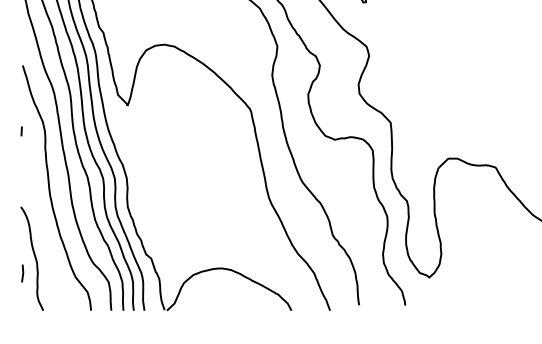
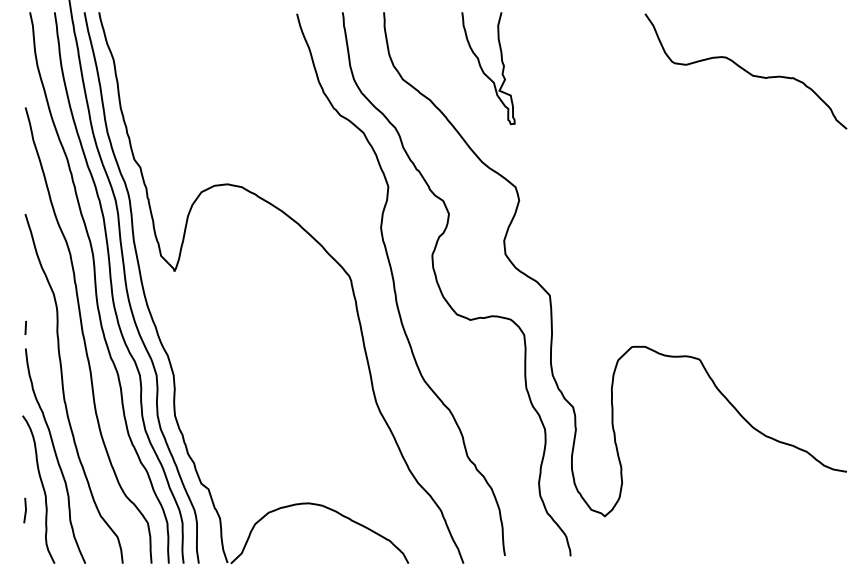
line: (21, 131) -> (25, 327), moved
curve: (43, 234) -> (55, 455), added

